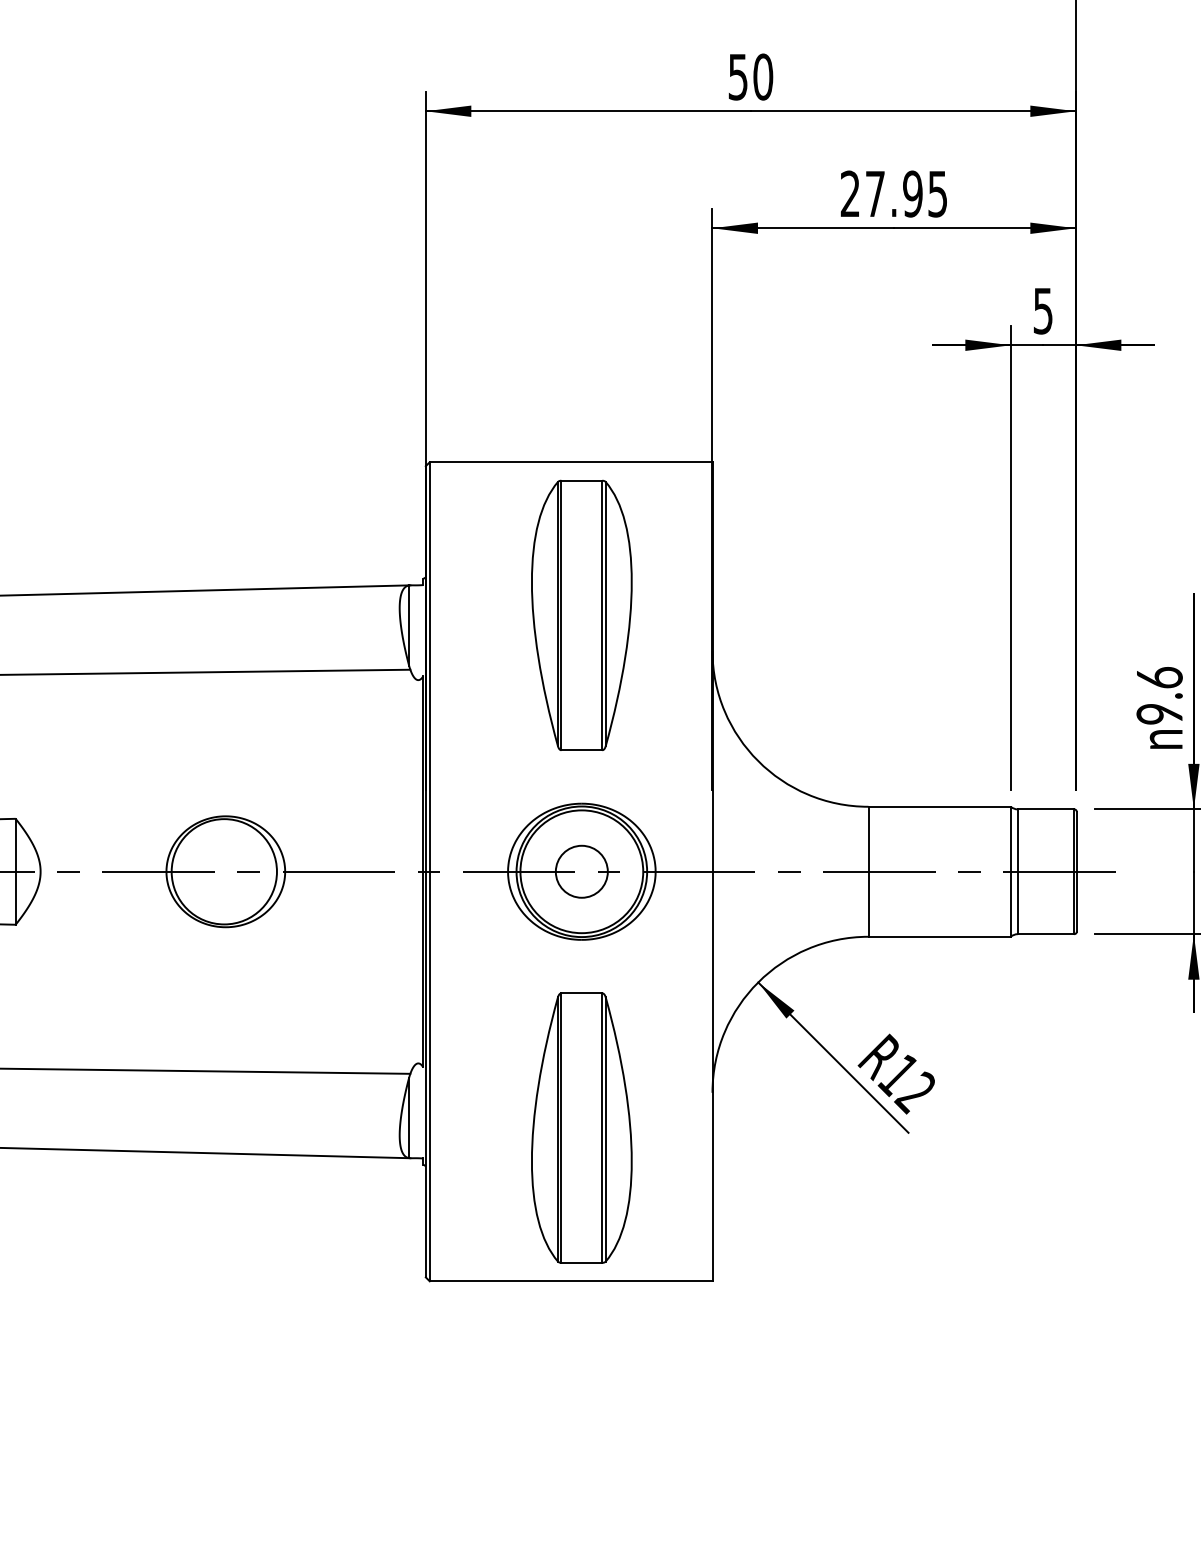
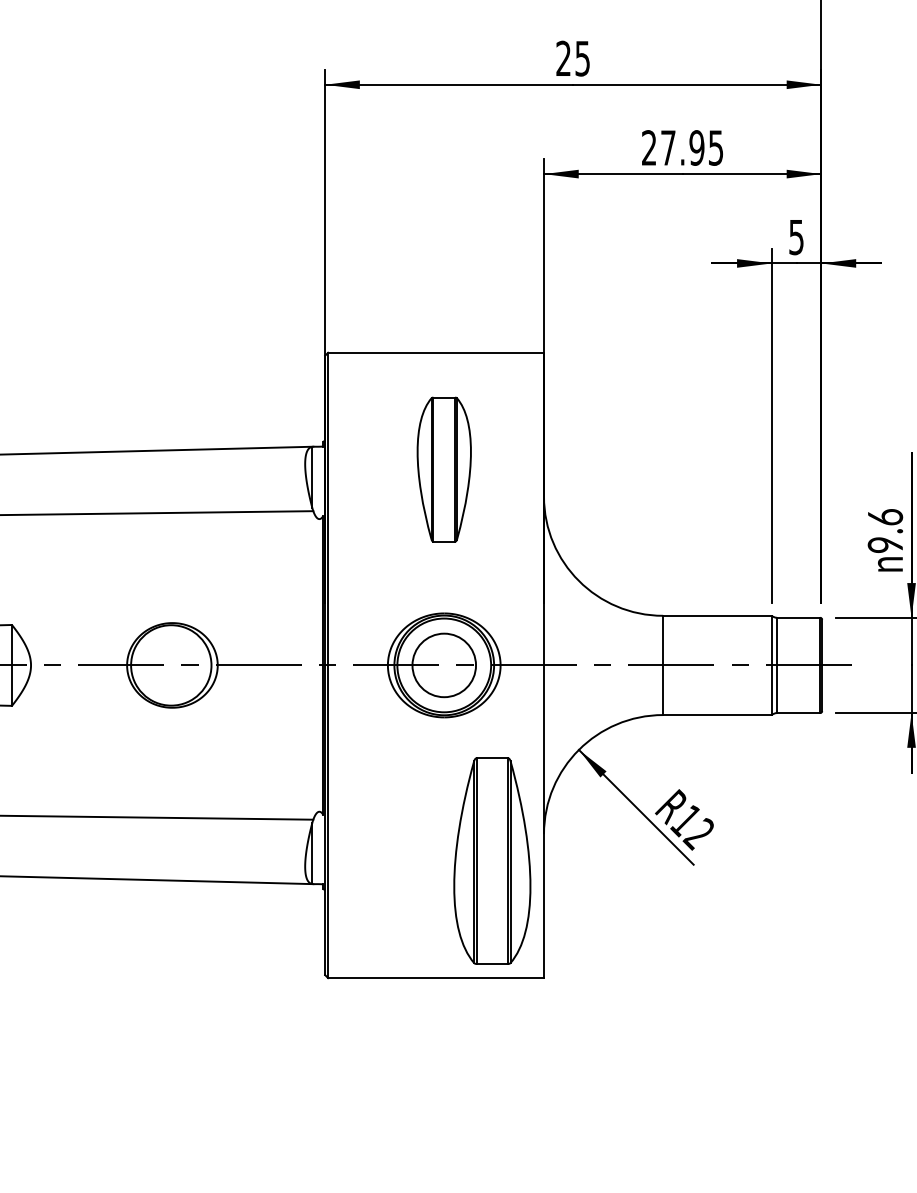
text: (750, 76) -> (573, 58), 50 -> 25
part: (581, 614) -> (443, 468), size x0.7
circle: (581, 871) -> (443, 665), size x1.6
part: (581, 1127) -> (492, 860), moved

